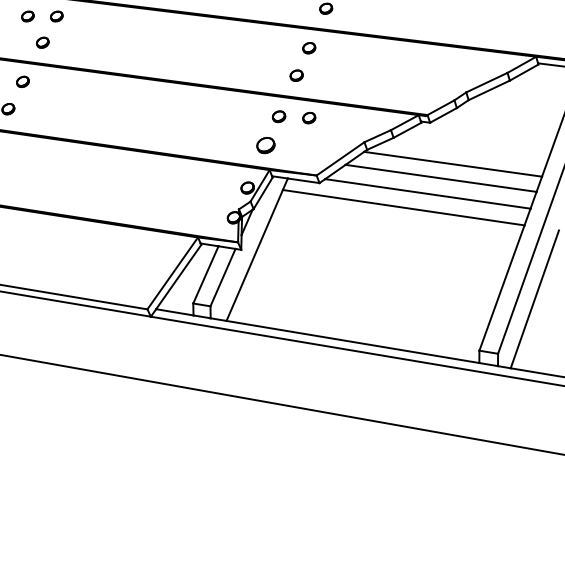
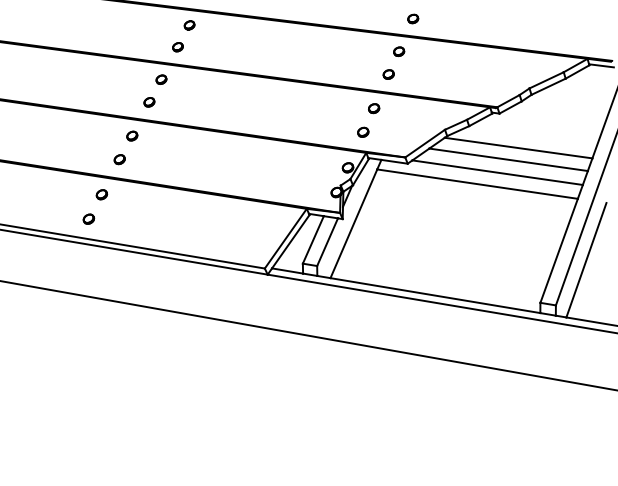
part: (27, 16) -> (165, 25), removed
part: (309, 117) -> (399, 109), removed
part: (266, 144) -> (363, 131), size x0.71

